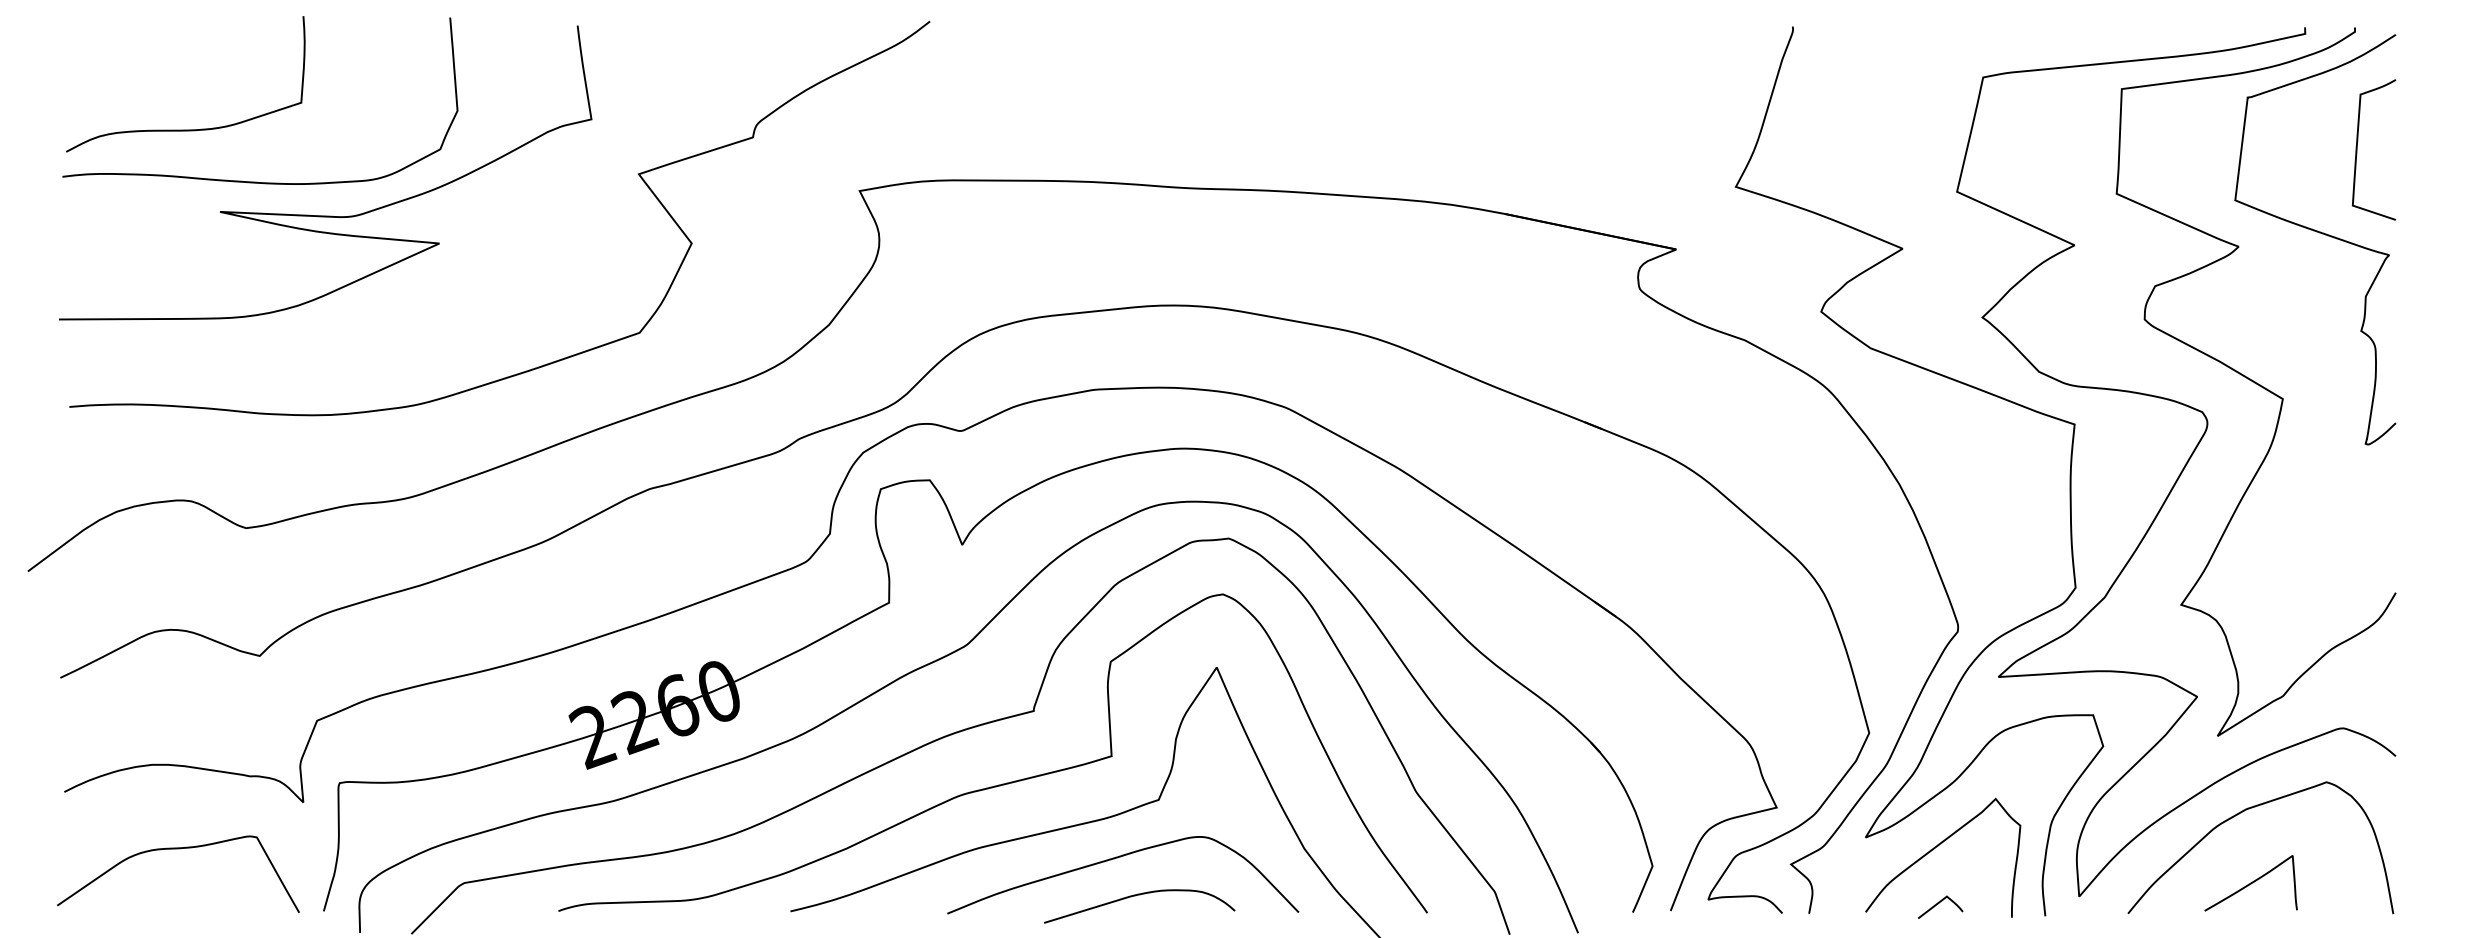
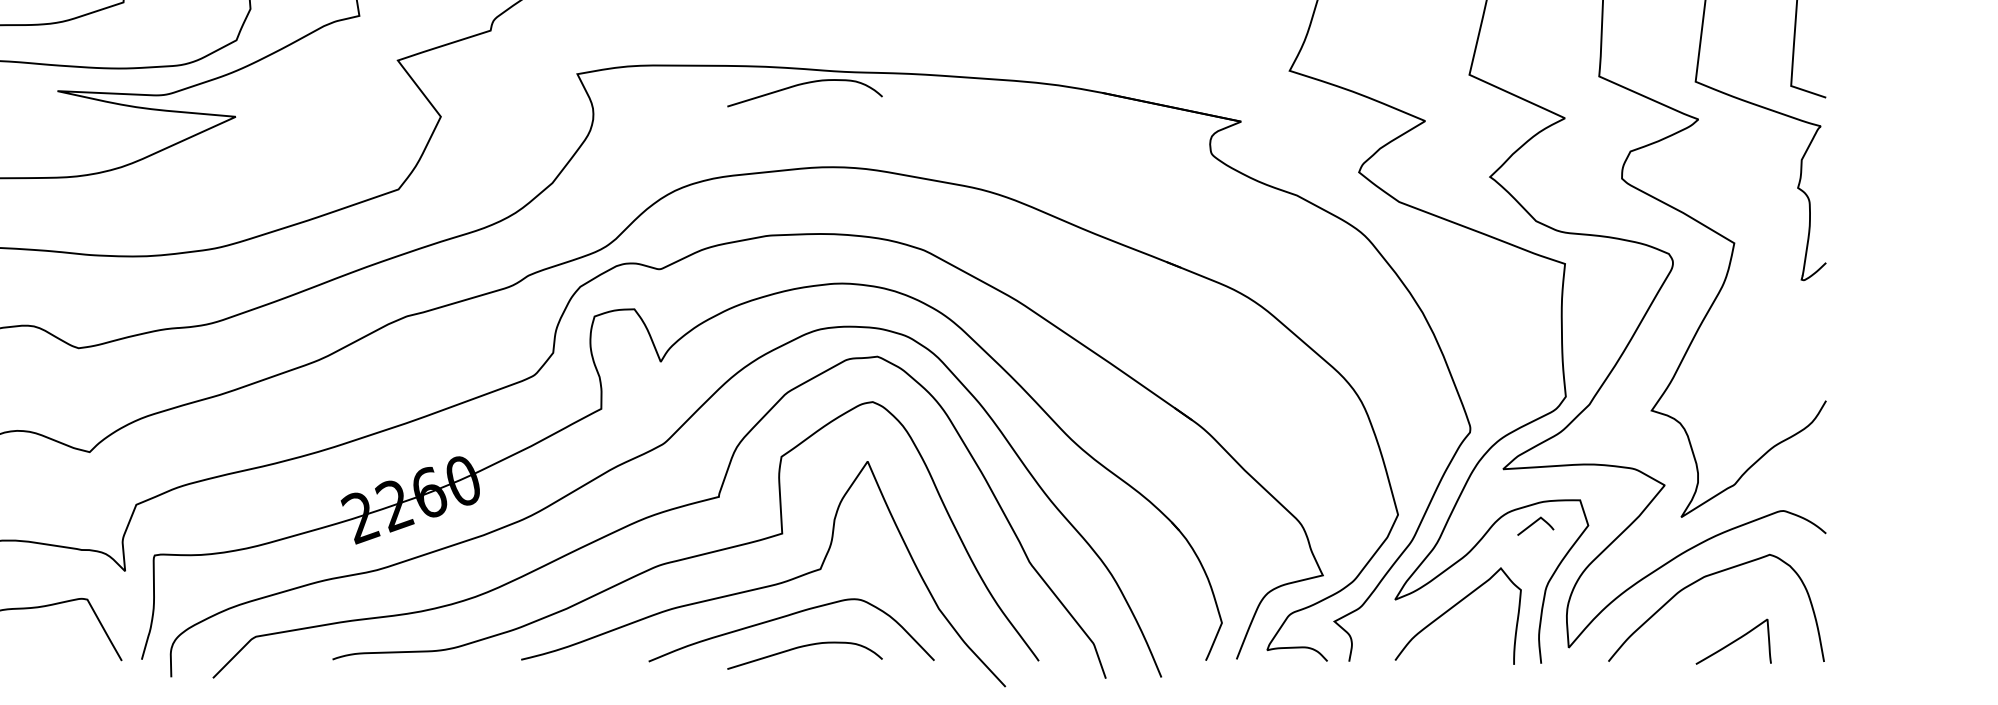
curve: (1135, 204) -> (801, 85), added
curve: (2250, 883) -> (1733, 641), moved
curve: (1938, 904) -> (1534, 524), moved

